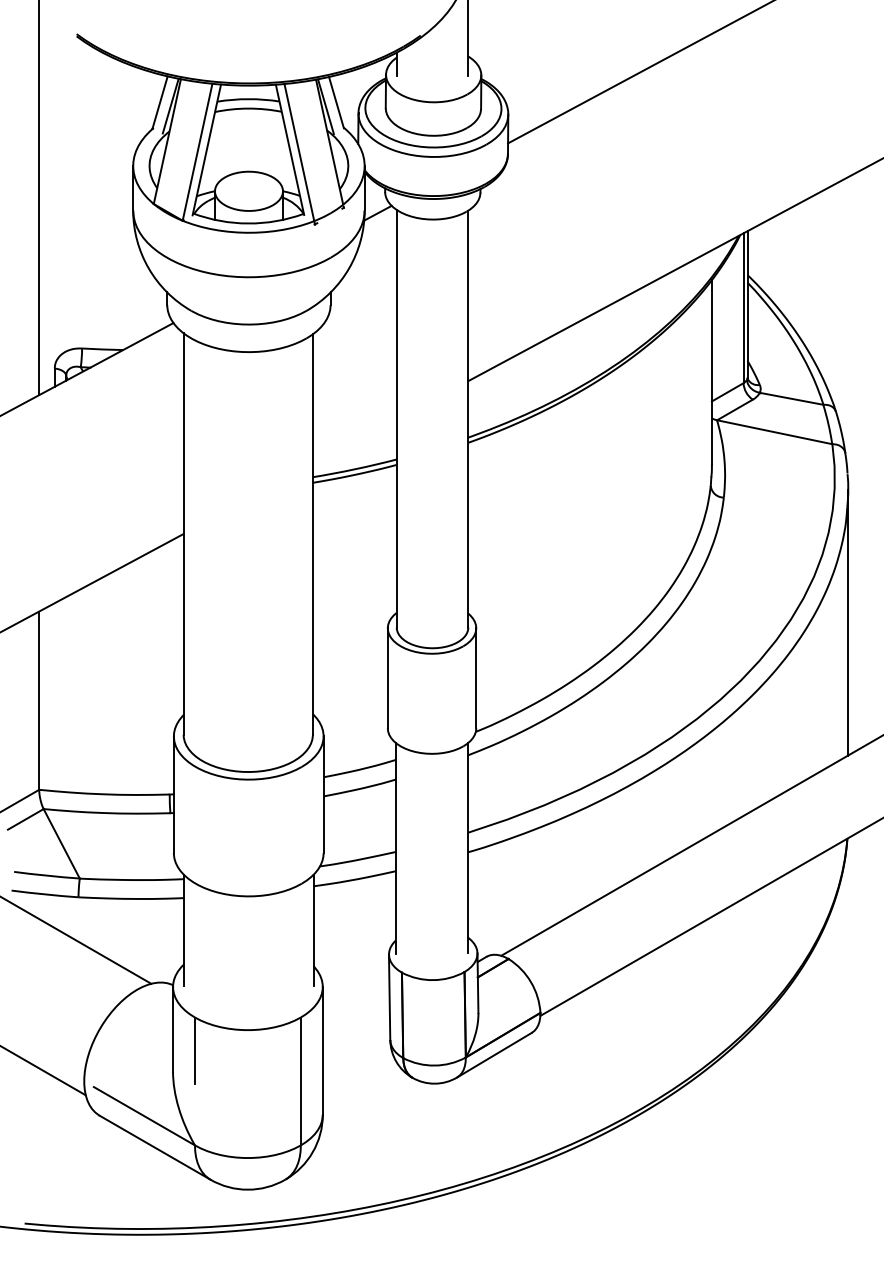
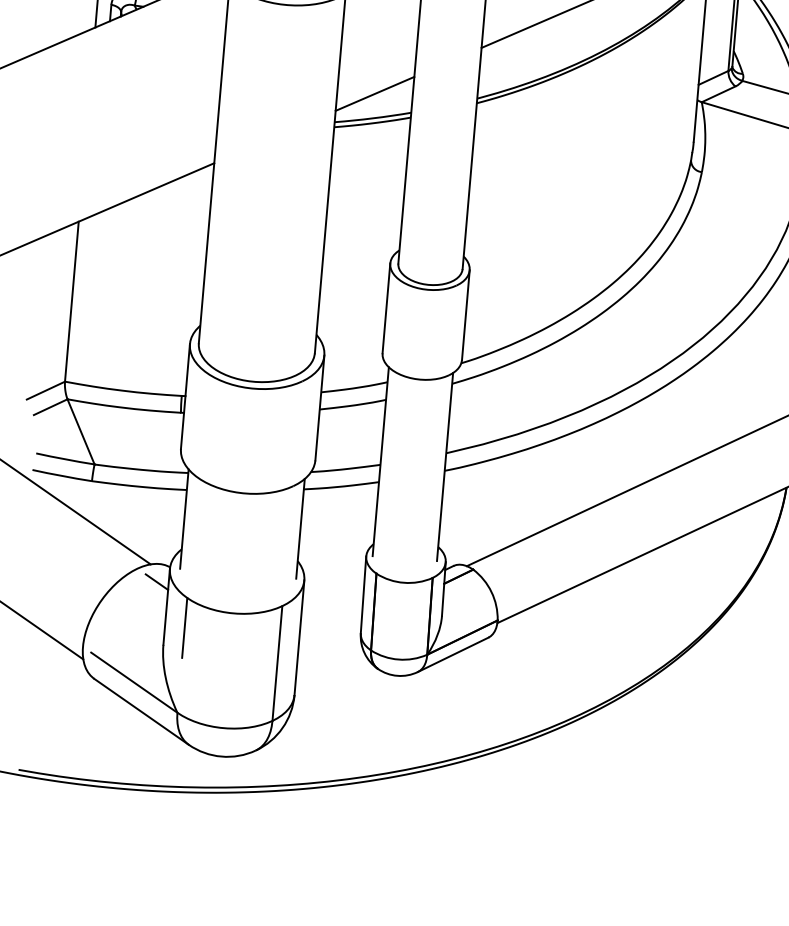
line: (354, 441) -> (374, 93), added
line: (159, 1002) -> (156, 581), added

